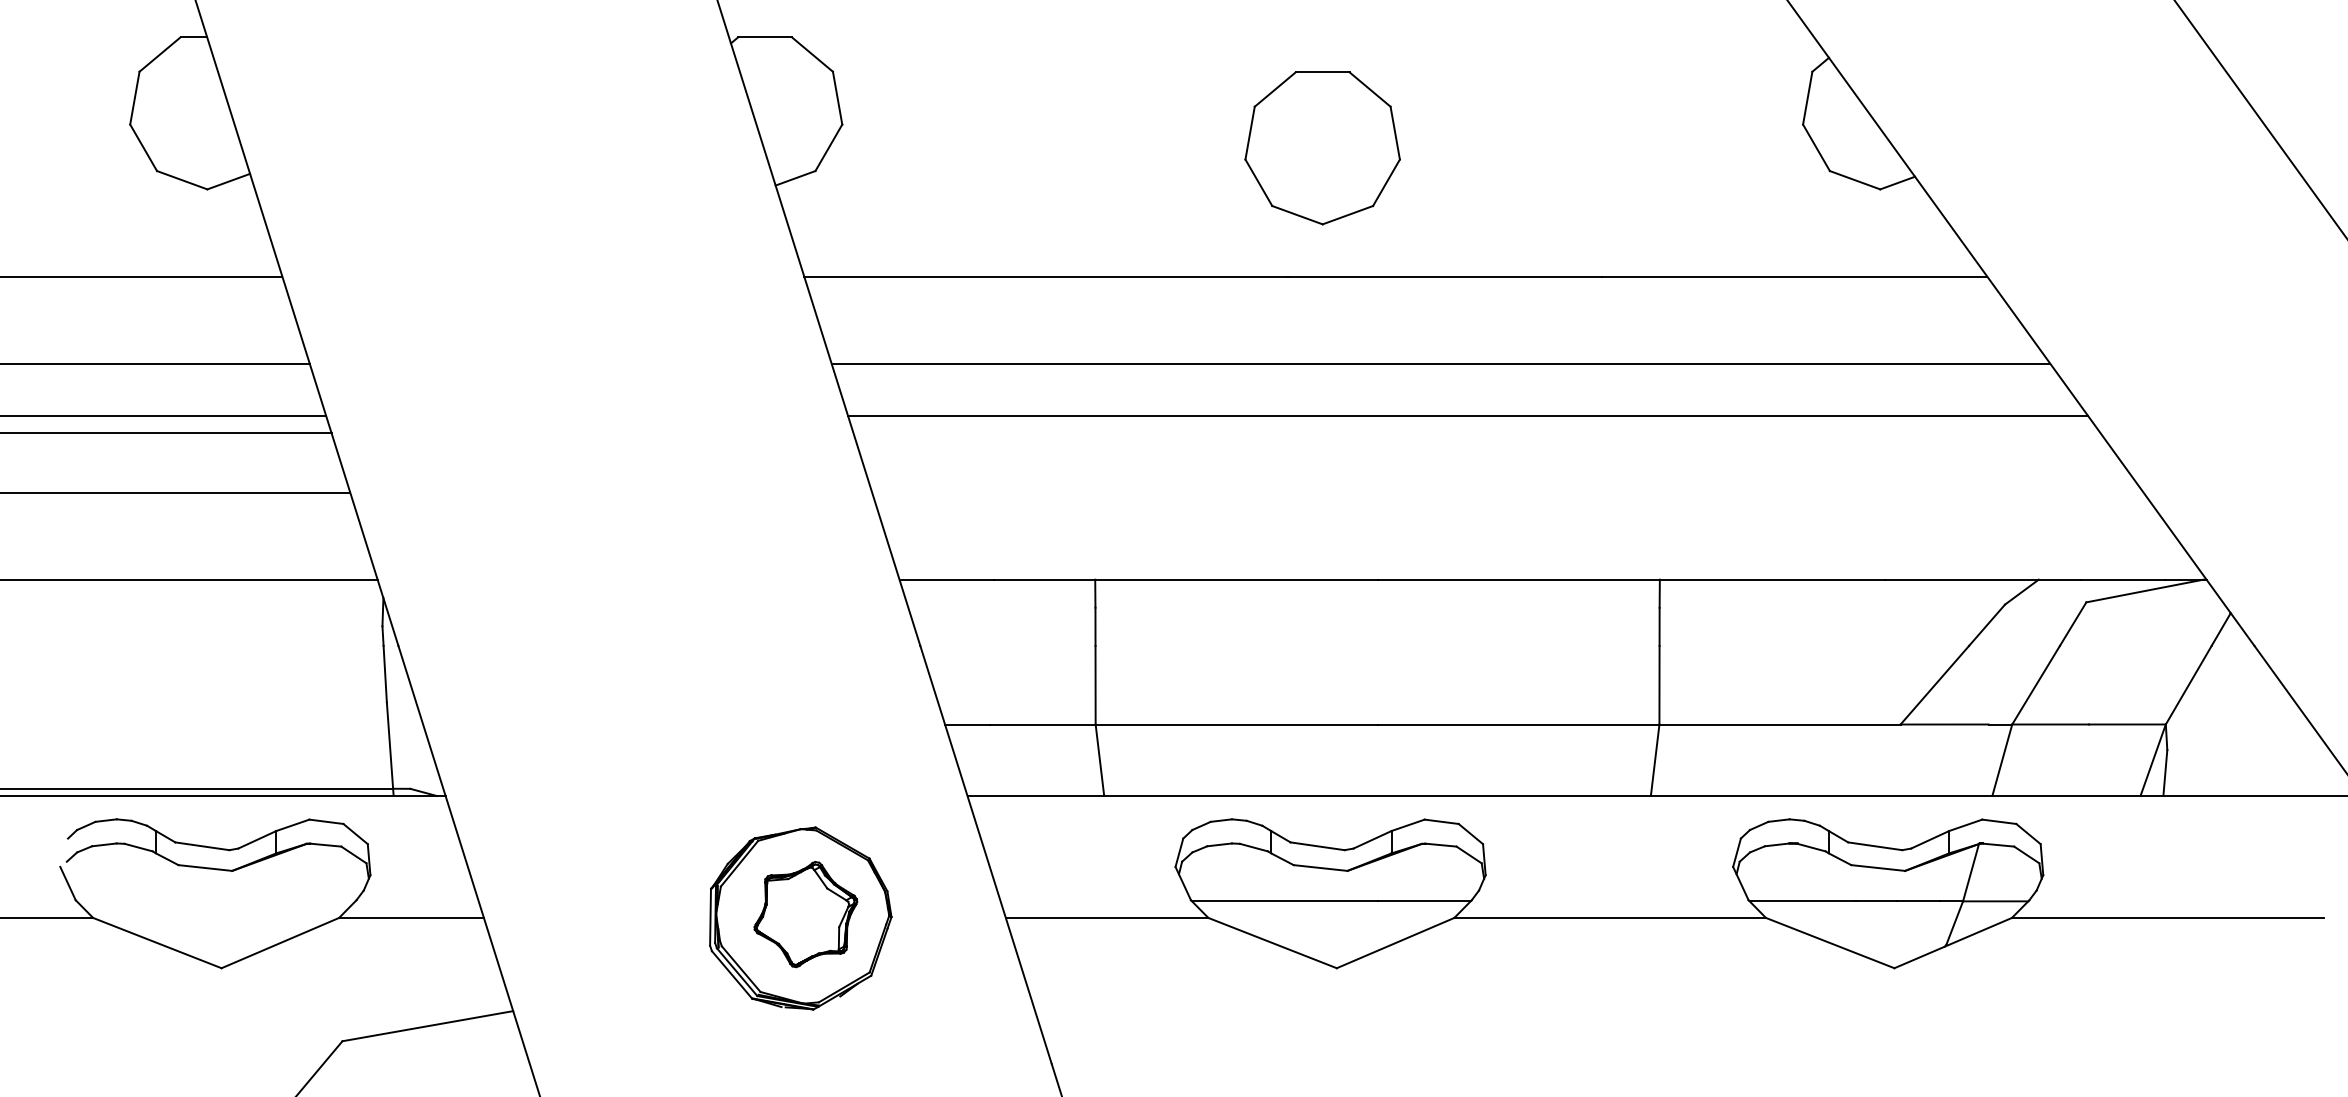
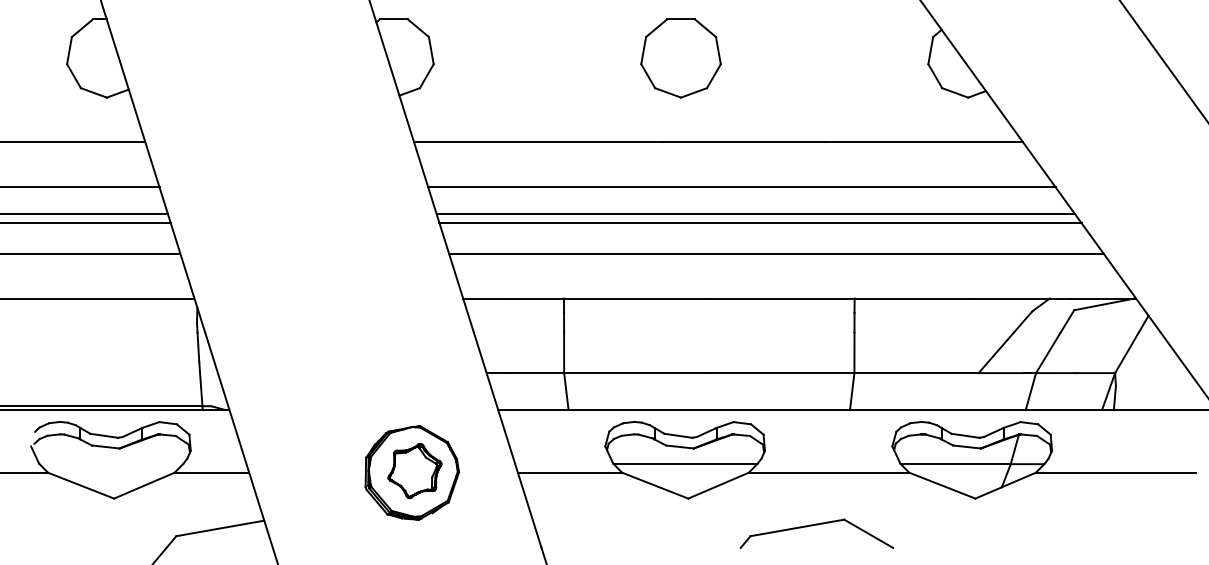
part: (1321, 148) -> (680, 58), moved
line: (1476, 433) -> (760, 223), added
line: (1508, 492) -> (776, 253), added
part: (1585, 1020) -> (816, 525), added

